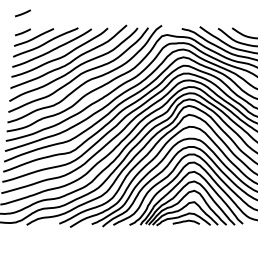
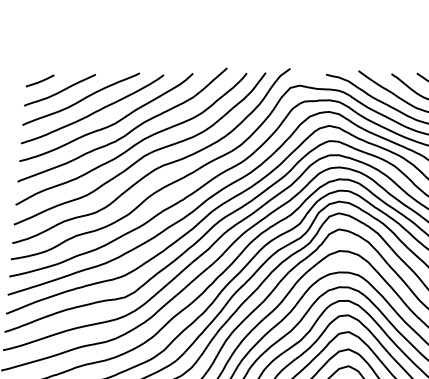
line: (22, 13) -> (39, 47), removed

